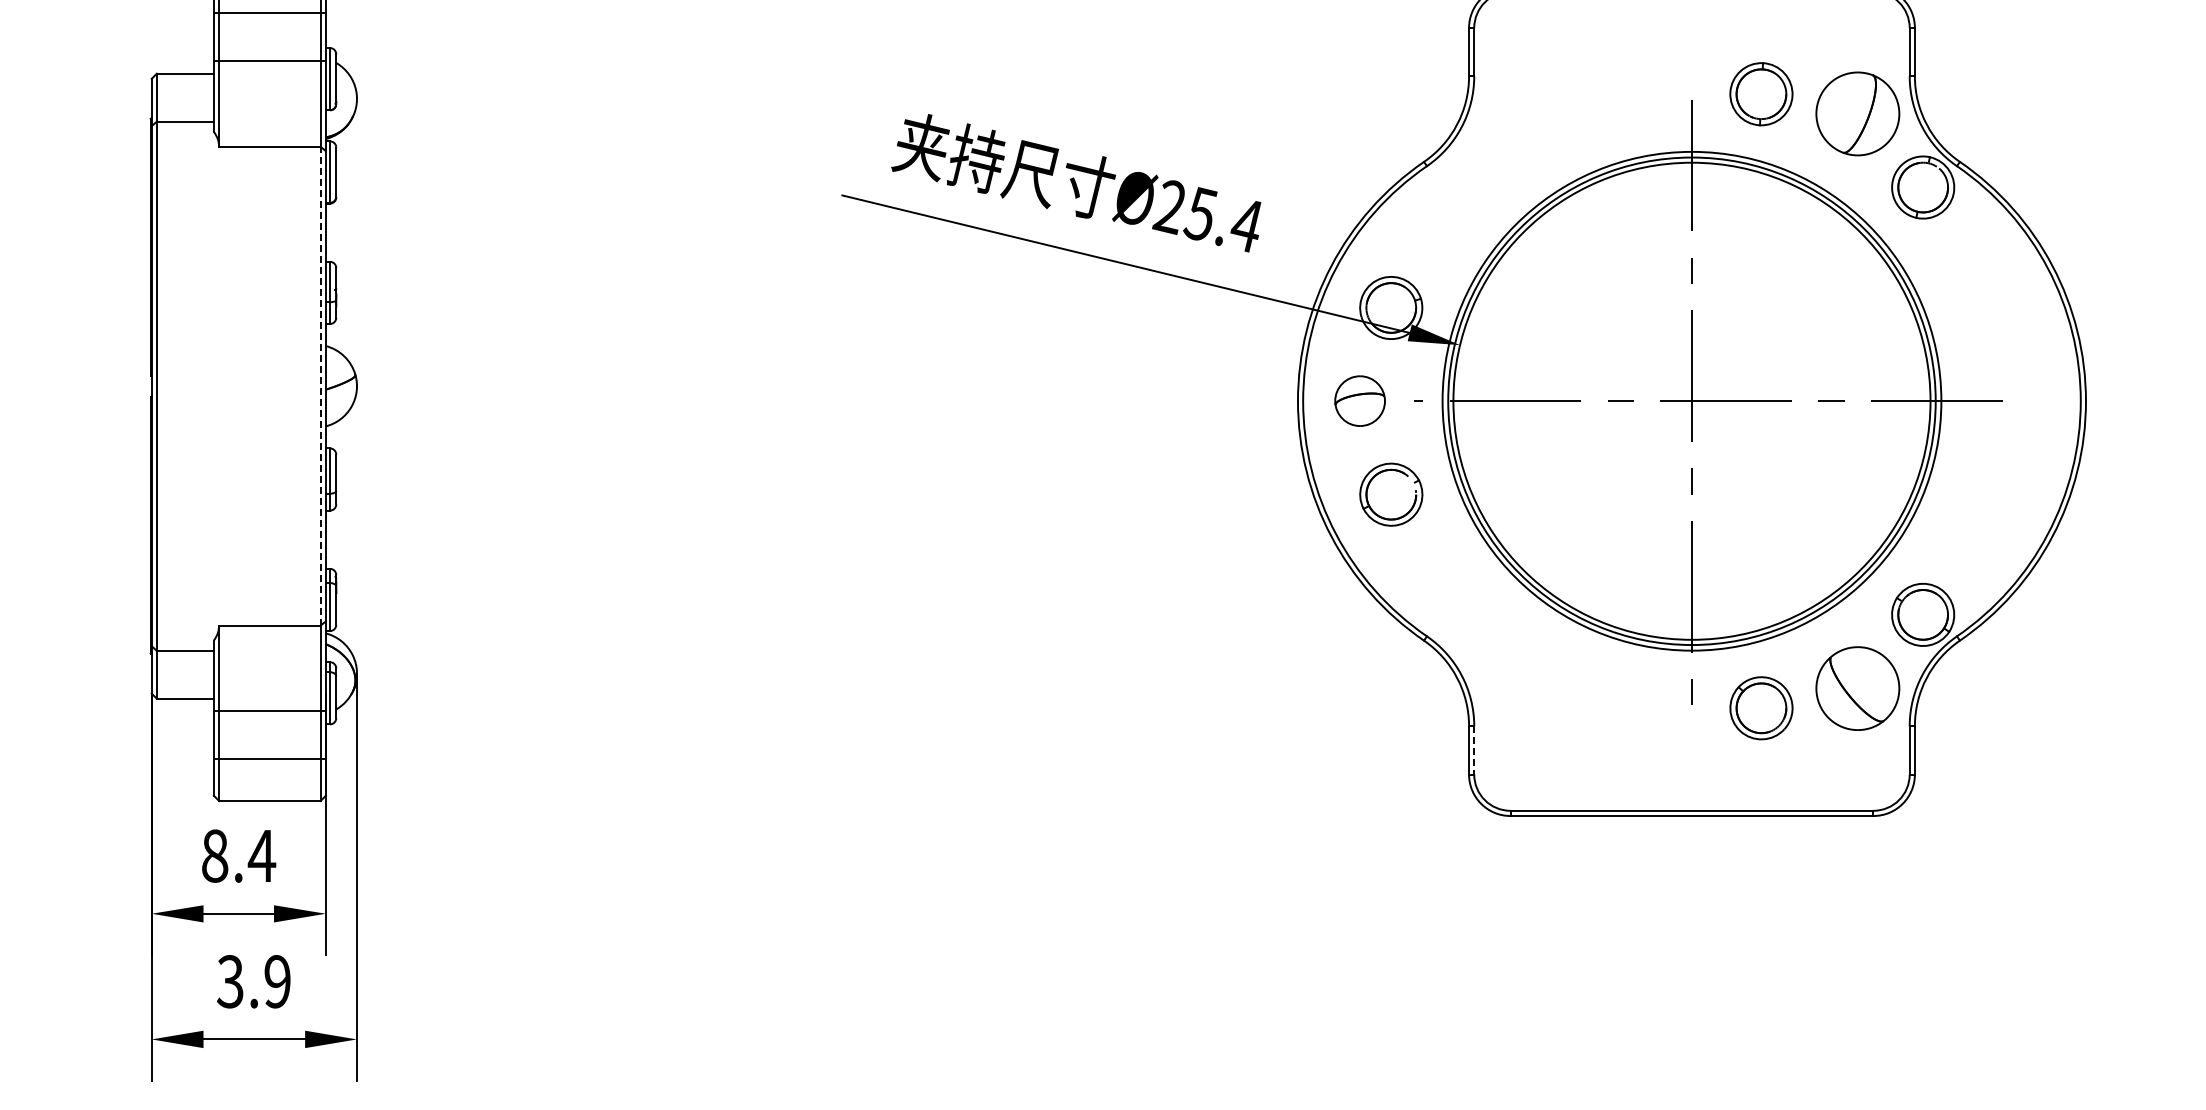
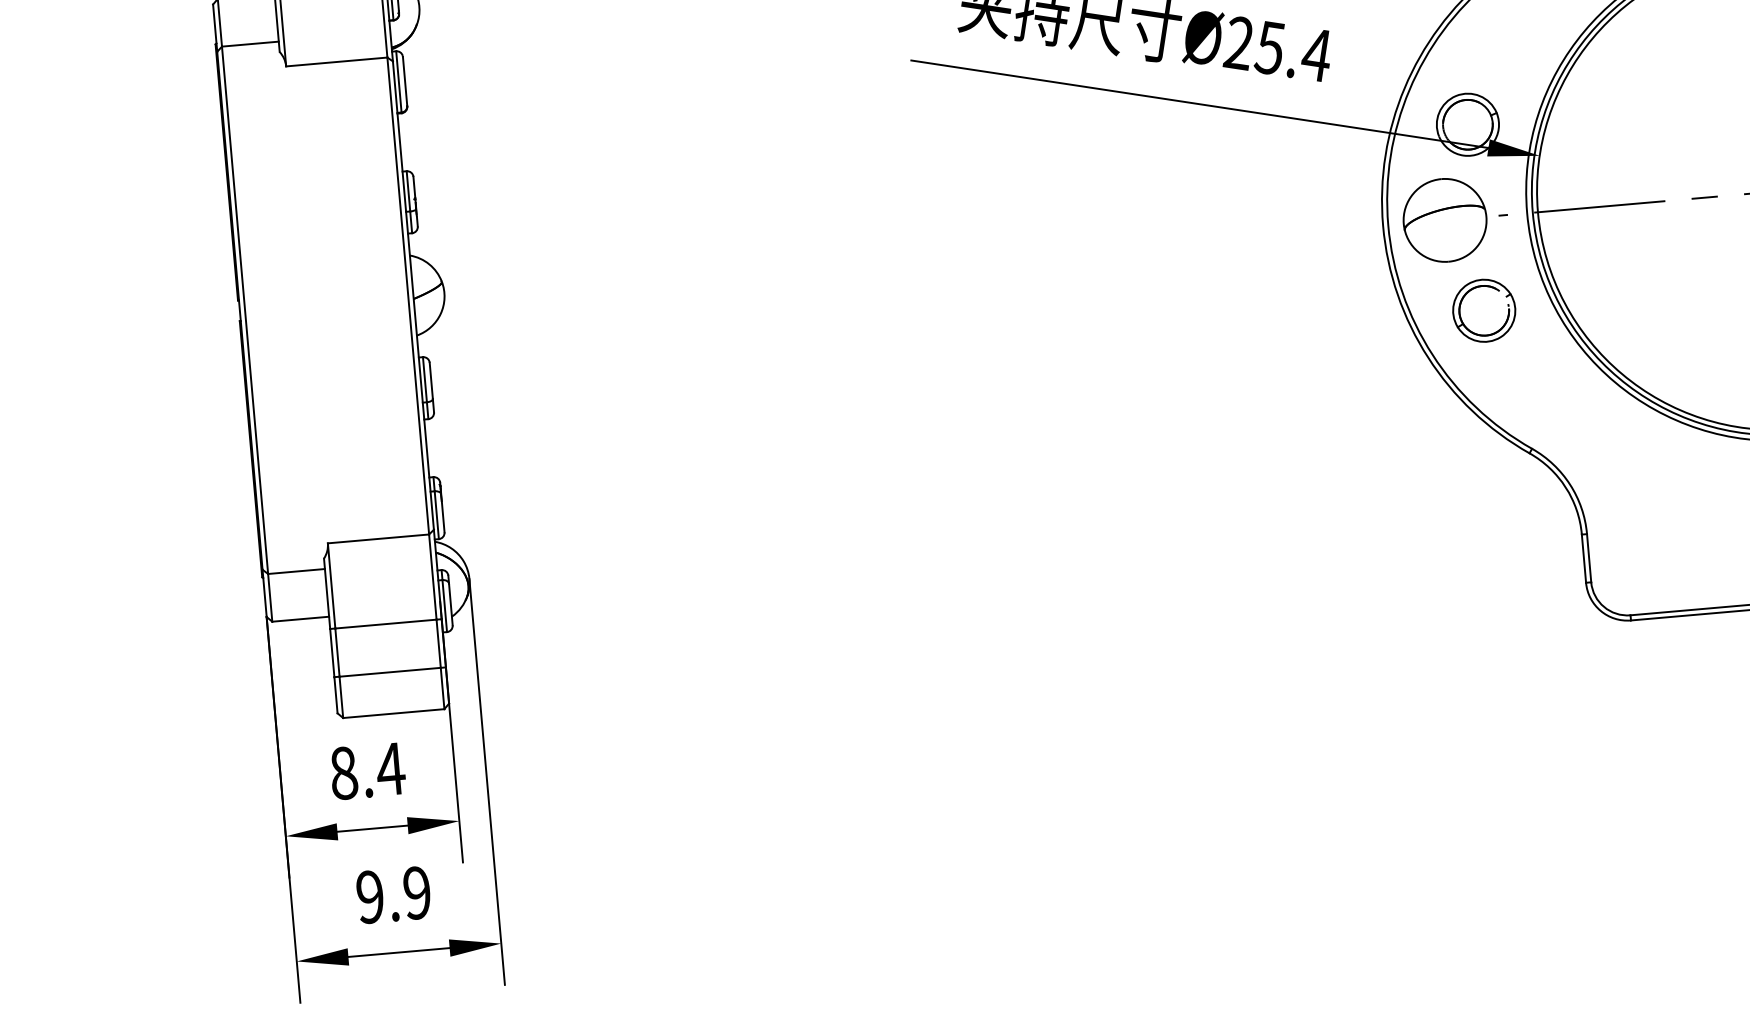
line: (320, 385) -> (407, 295), dashed -> solid
part: (1359, 400) -> (1444, 219), size x1.67
line: (1474, 750) -> (1589, 558), dashed -> solid
text: (229, 981) -> (369, 896), 3.9 -> 9.9

